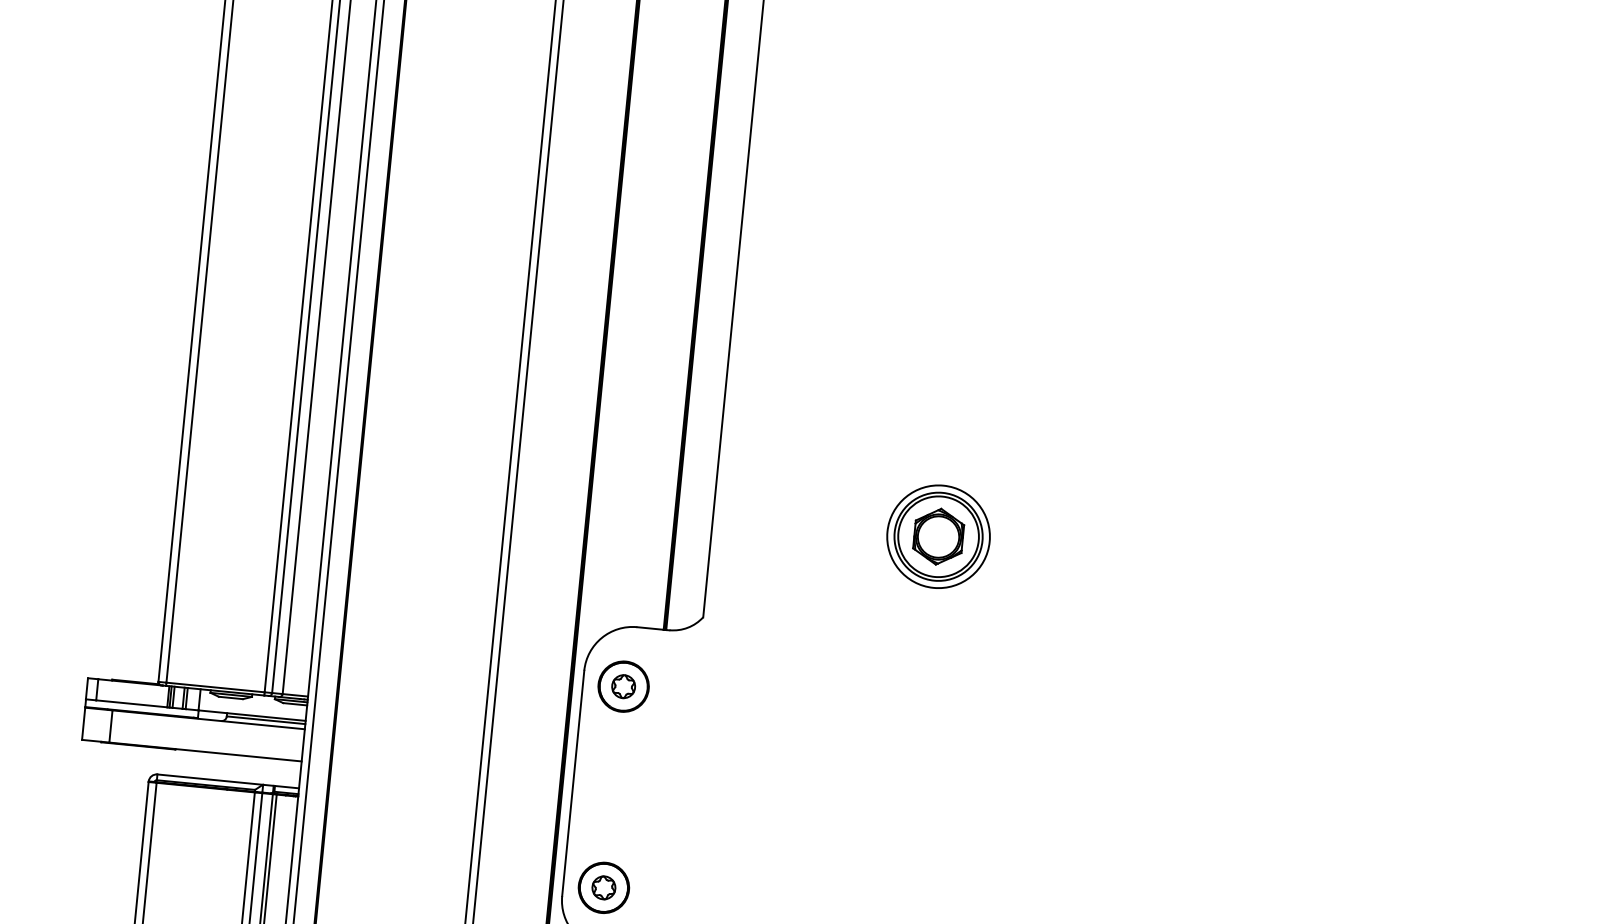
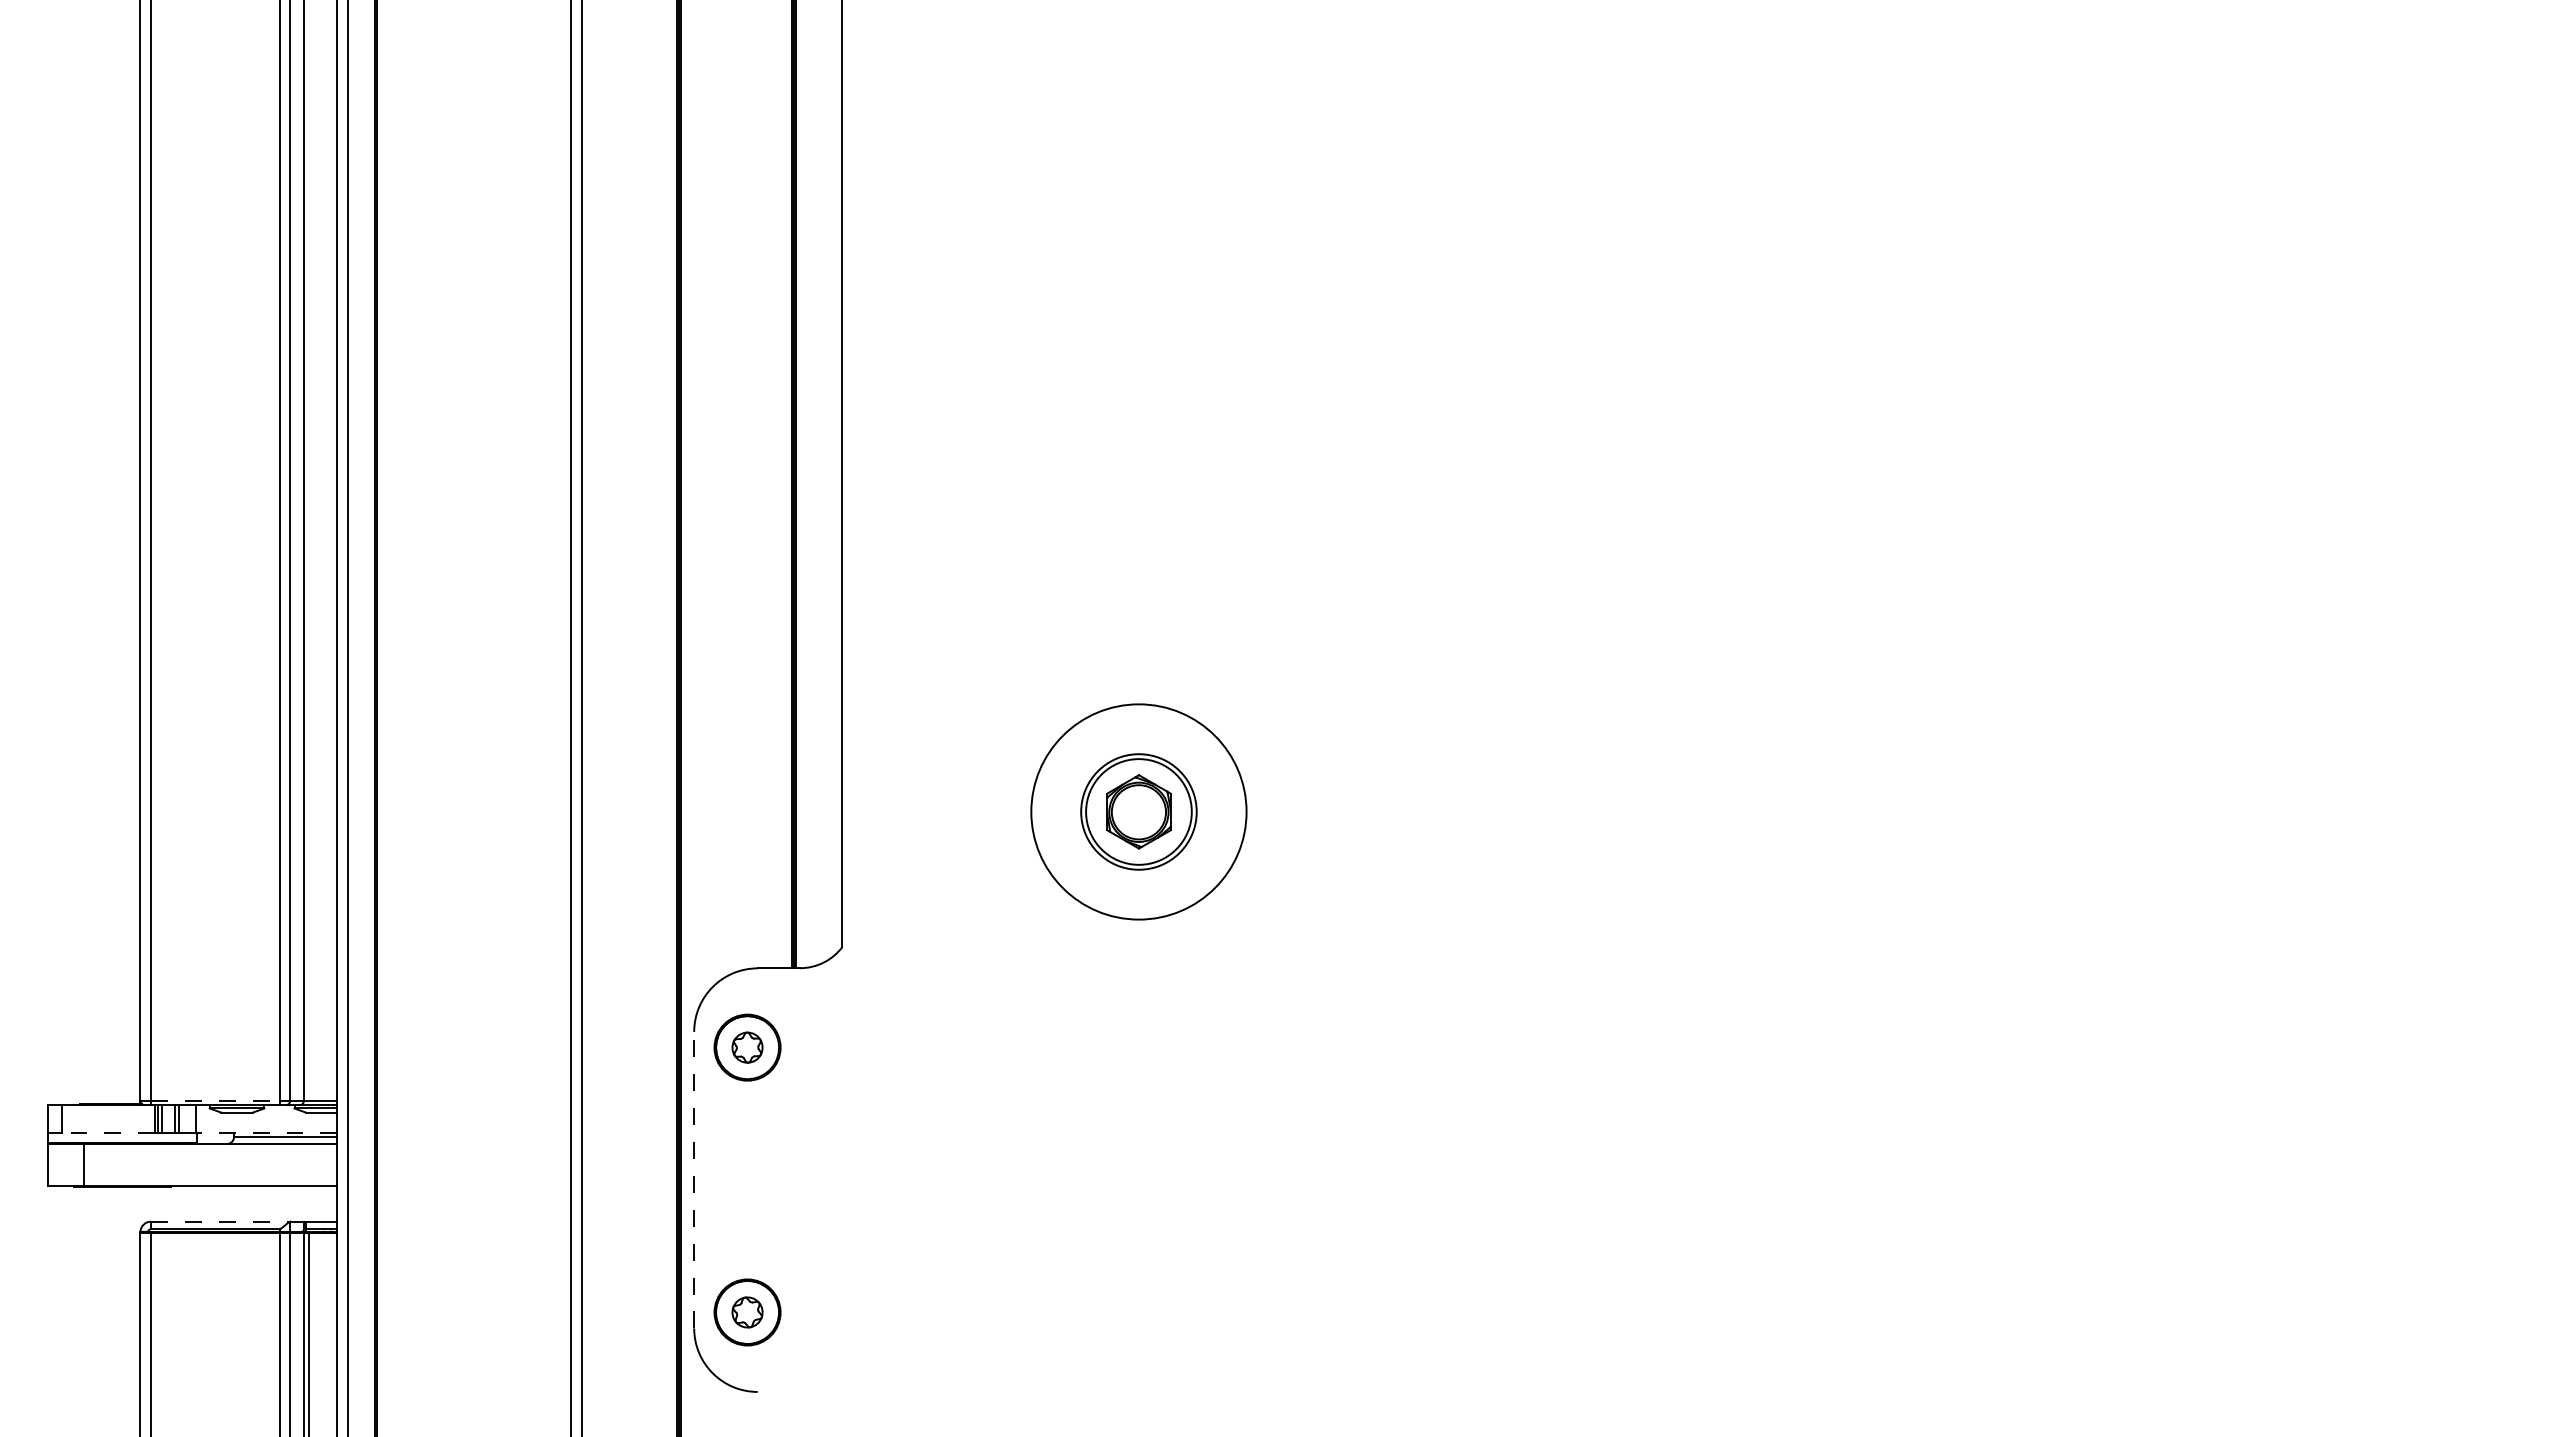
circle: (938, 536) -> (1138, 811), size x1.6
line: (215, 687) -> (215, 1100), solid -> dashed
line: (131, 703) -> (108, 1132), solid -> dashed
line: (251, 715) -> (266, 1132), solid -> dashed
line: (210, 779) -> (220, 1221), solid -> dashed
line: (573, 782) -> (694, 1179), solid -> dashed

